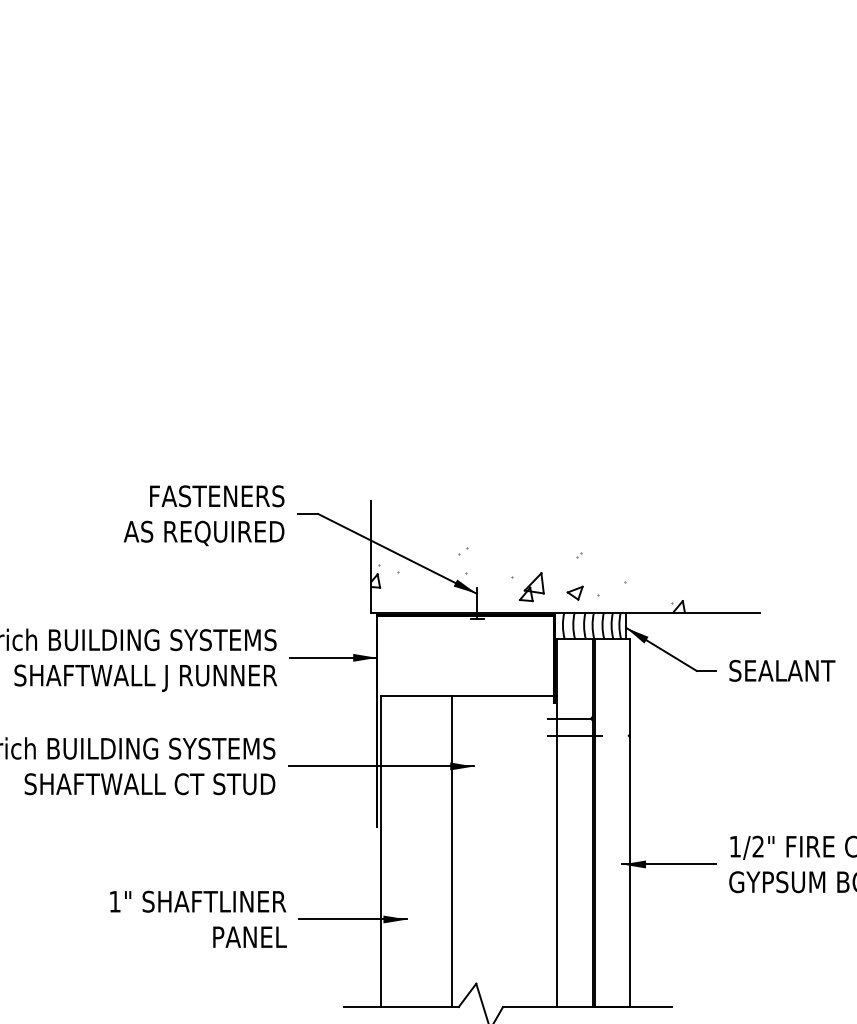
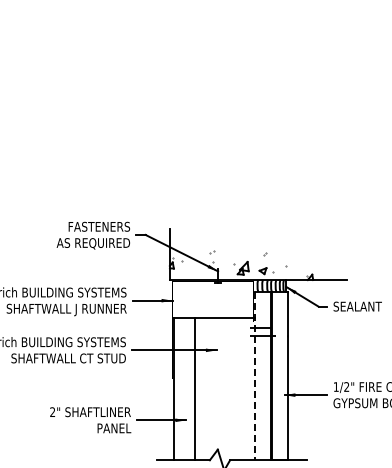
line: (556, 823) -> (254, 376), solid -> dashed
line: (451, 849) -> (194, 388), moved
text: (114, 900) -> (52, 411), 1" -> 2"

